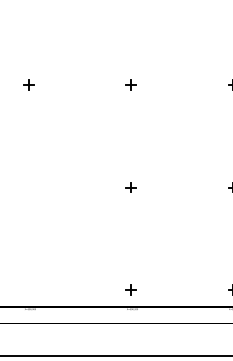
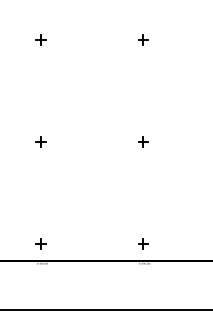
part: (28, 187) -> (40, 141), added
part: (28, 289) -> (40, 243), added

